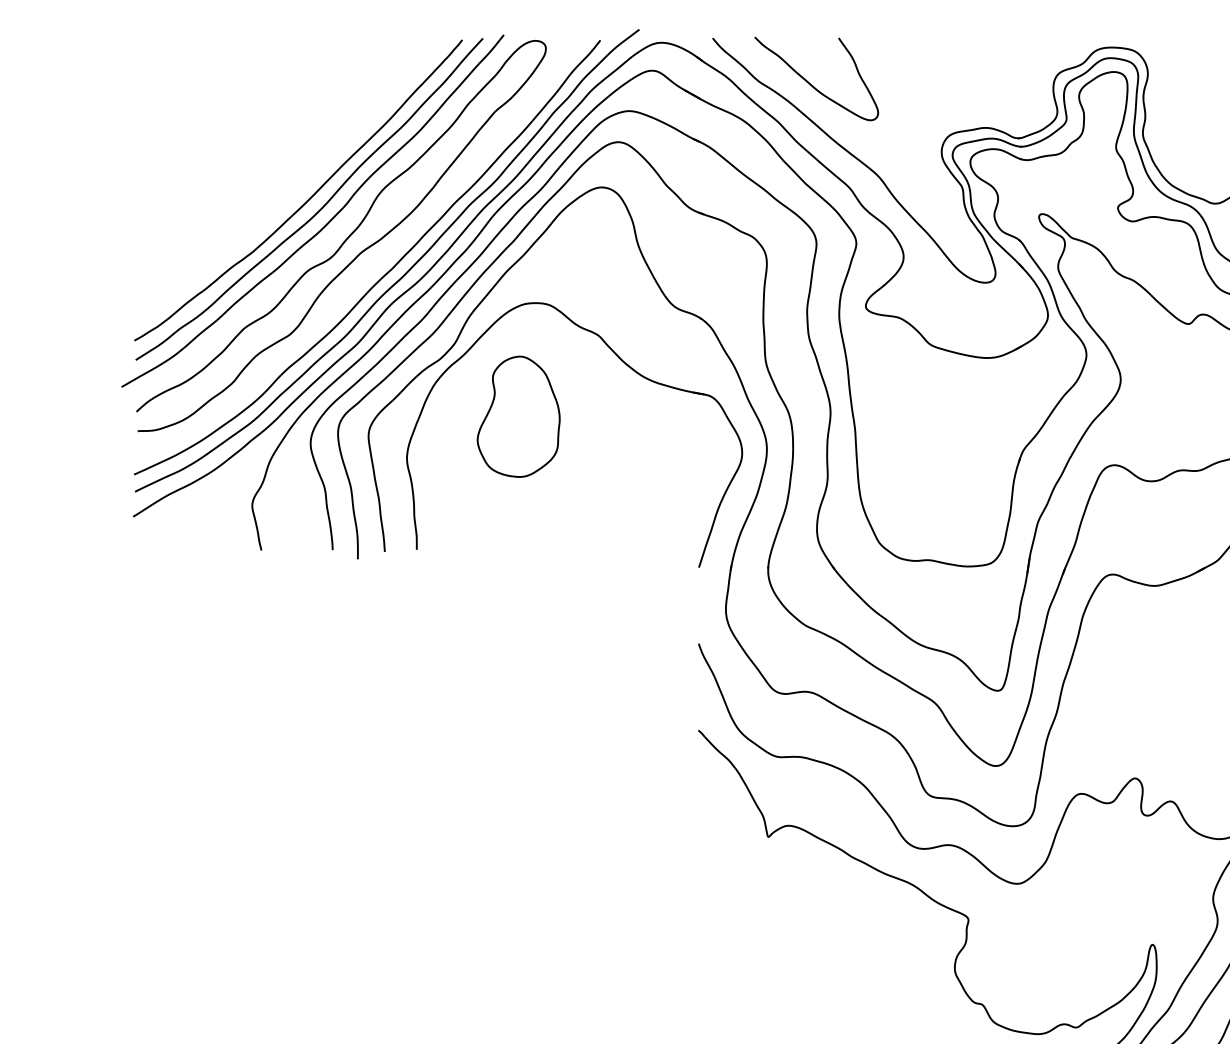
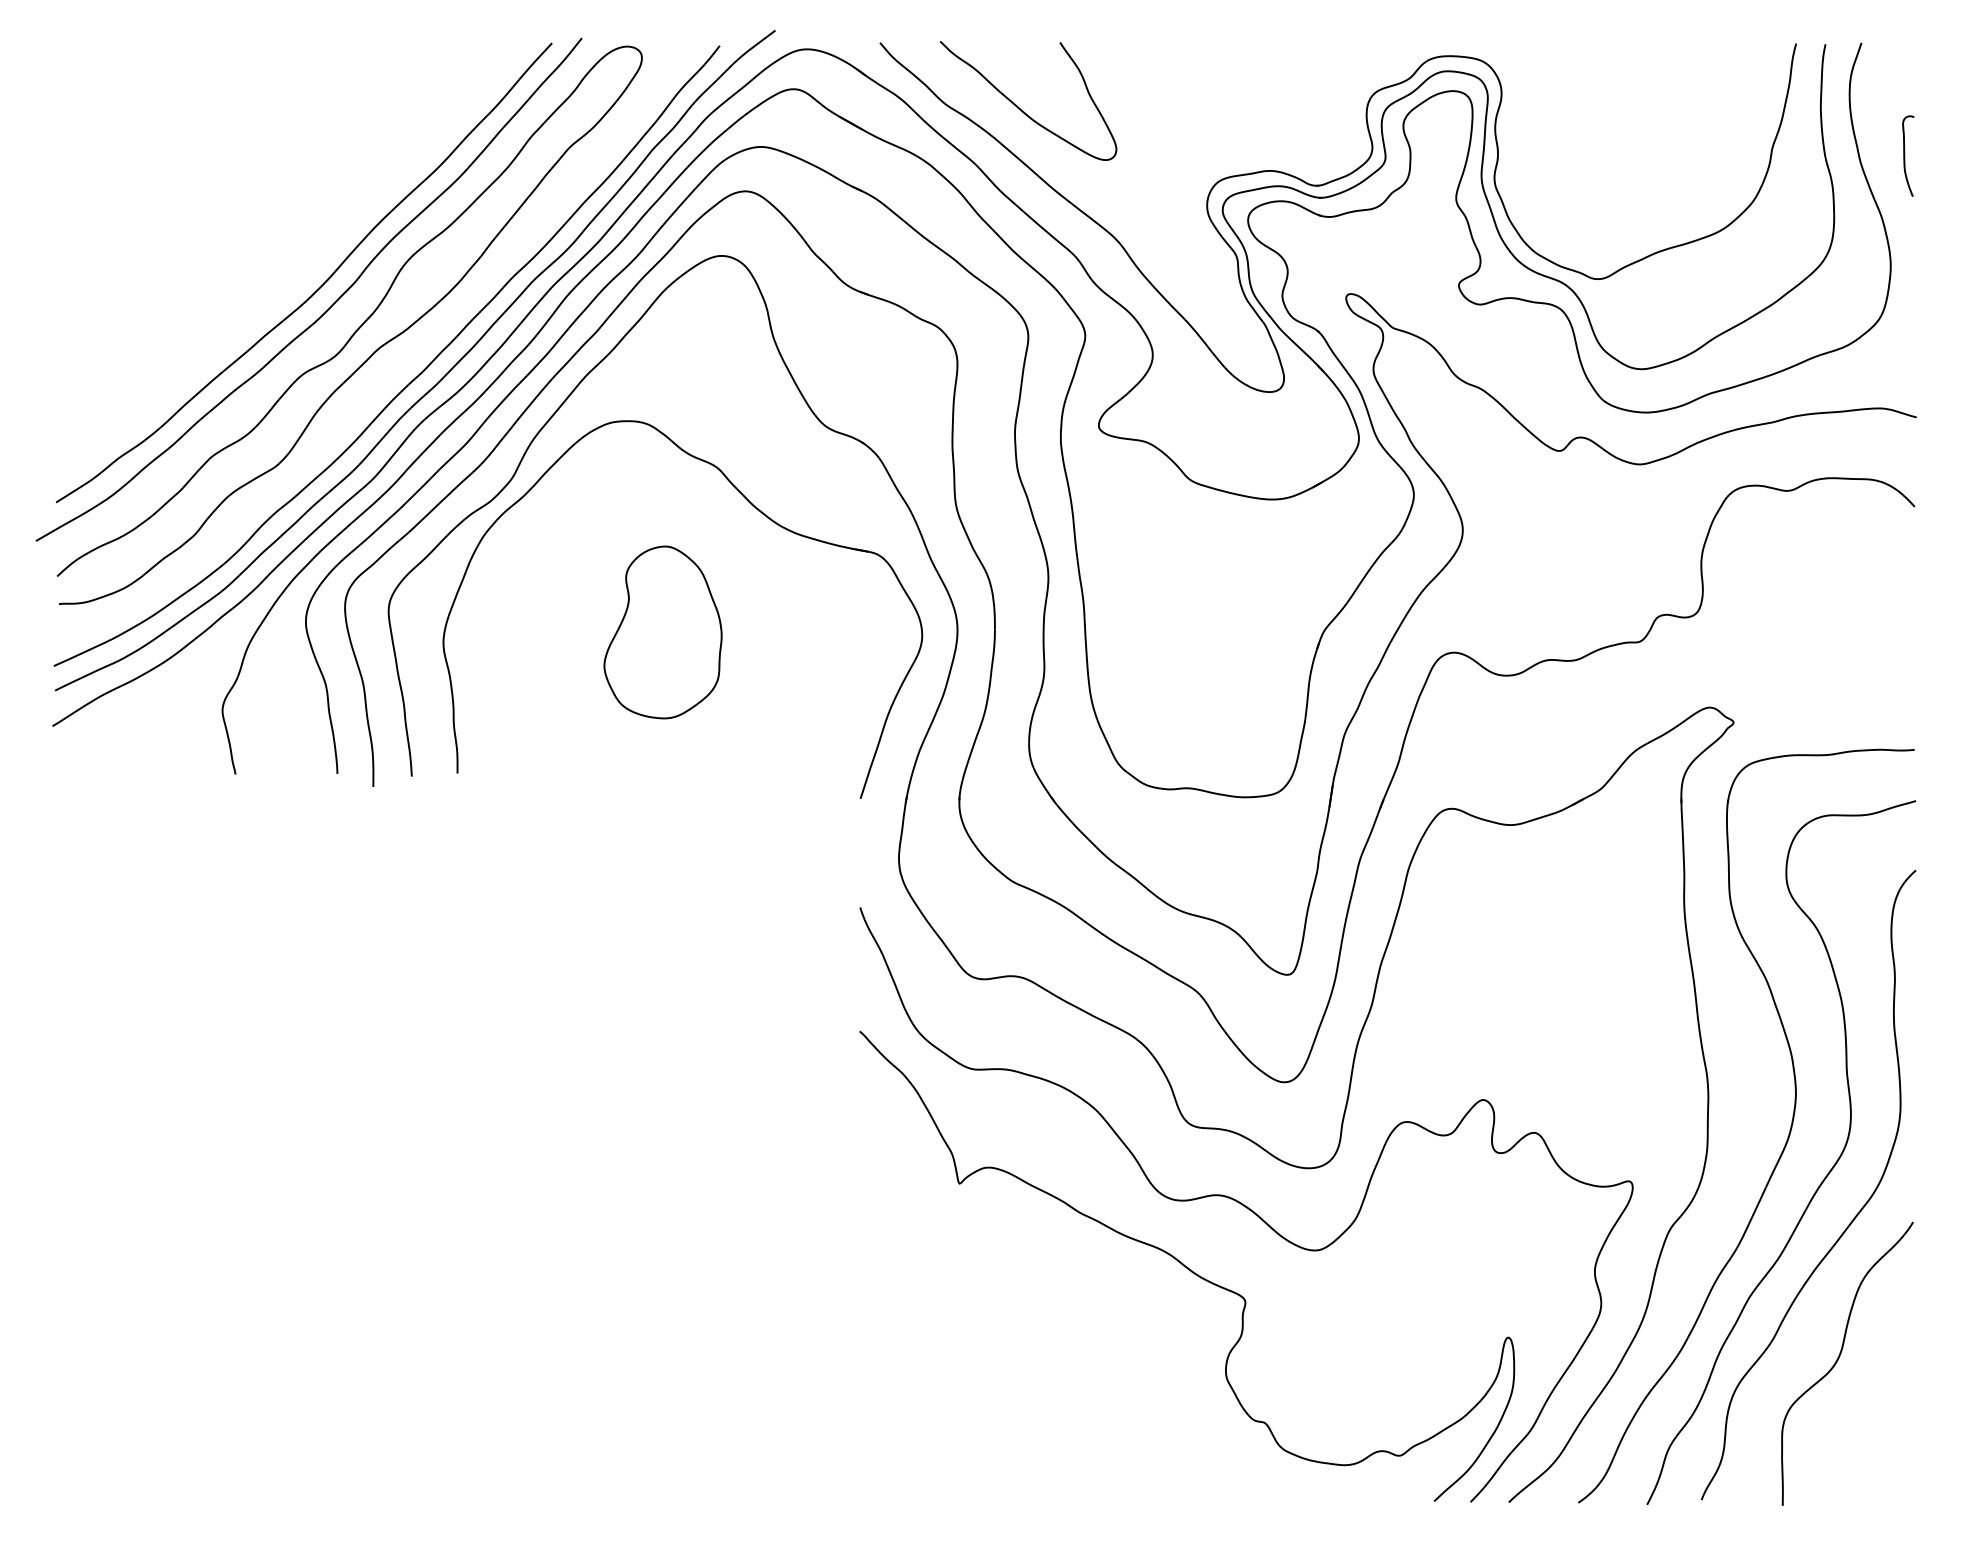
curve: (308, 199) -> (302, 273), removed
part: (518, 416) -> (662, 632), moved

